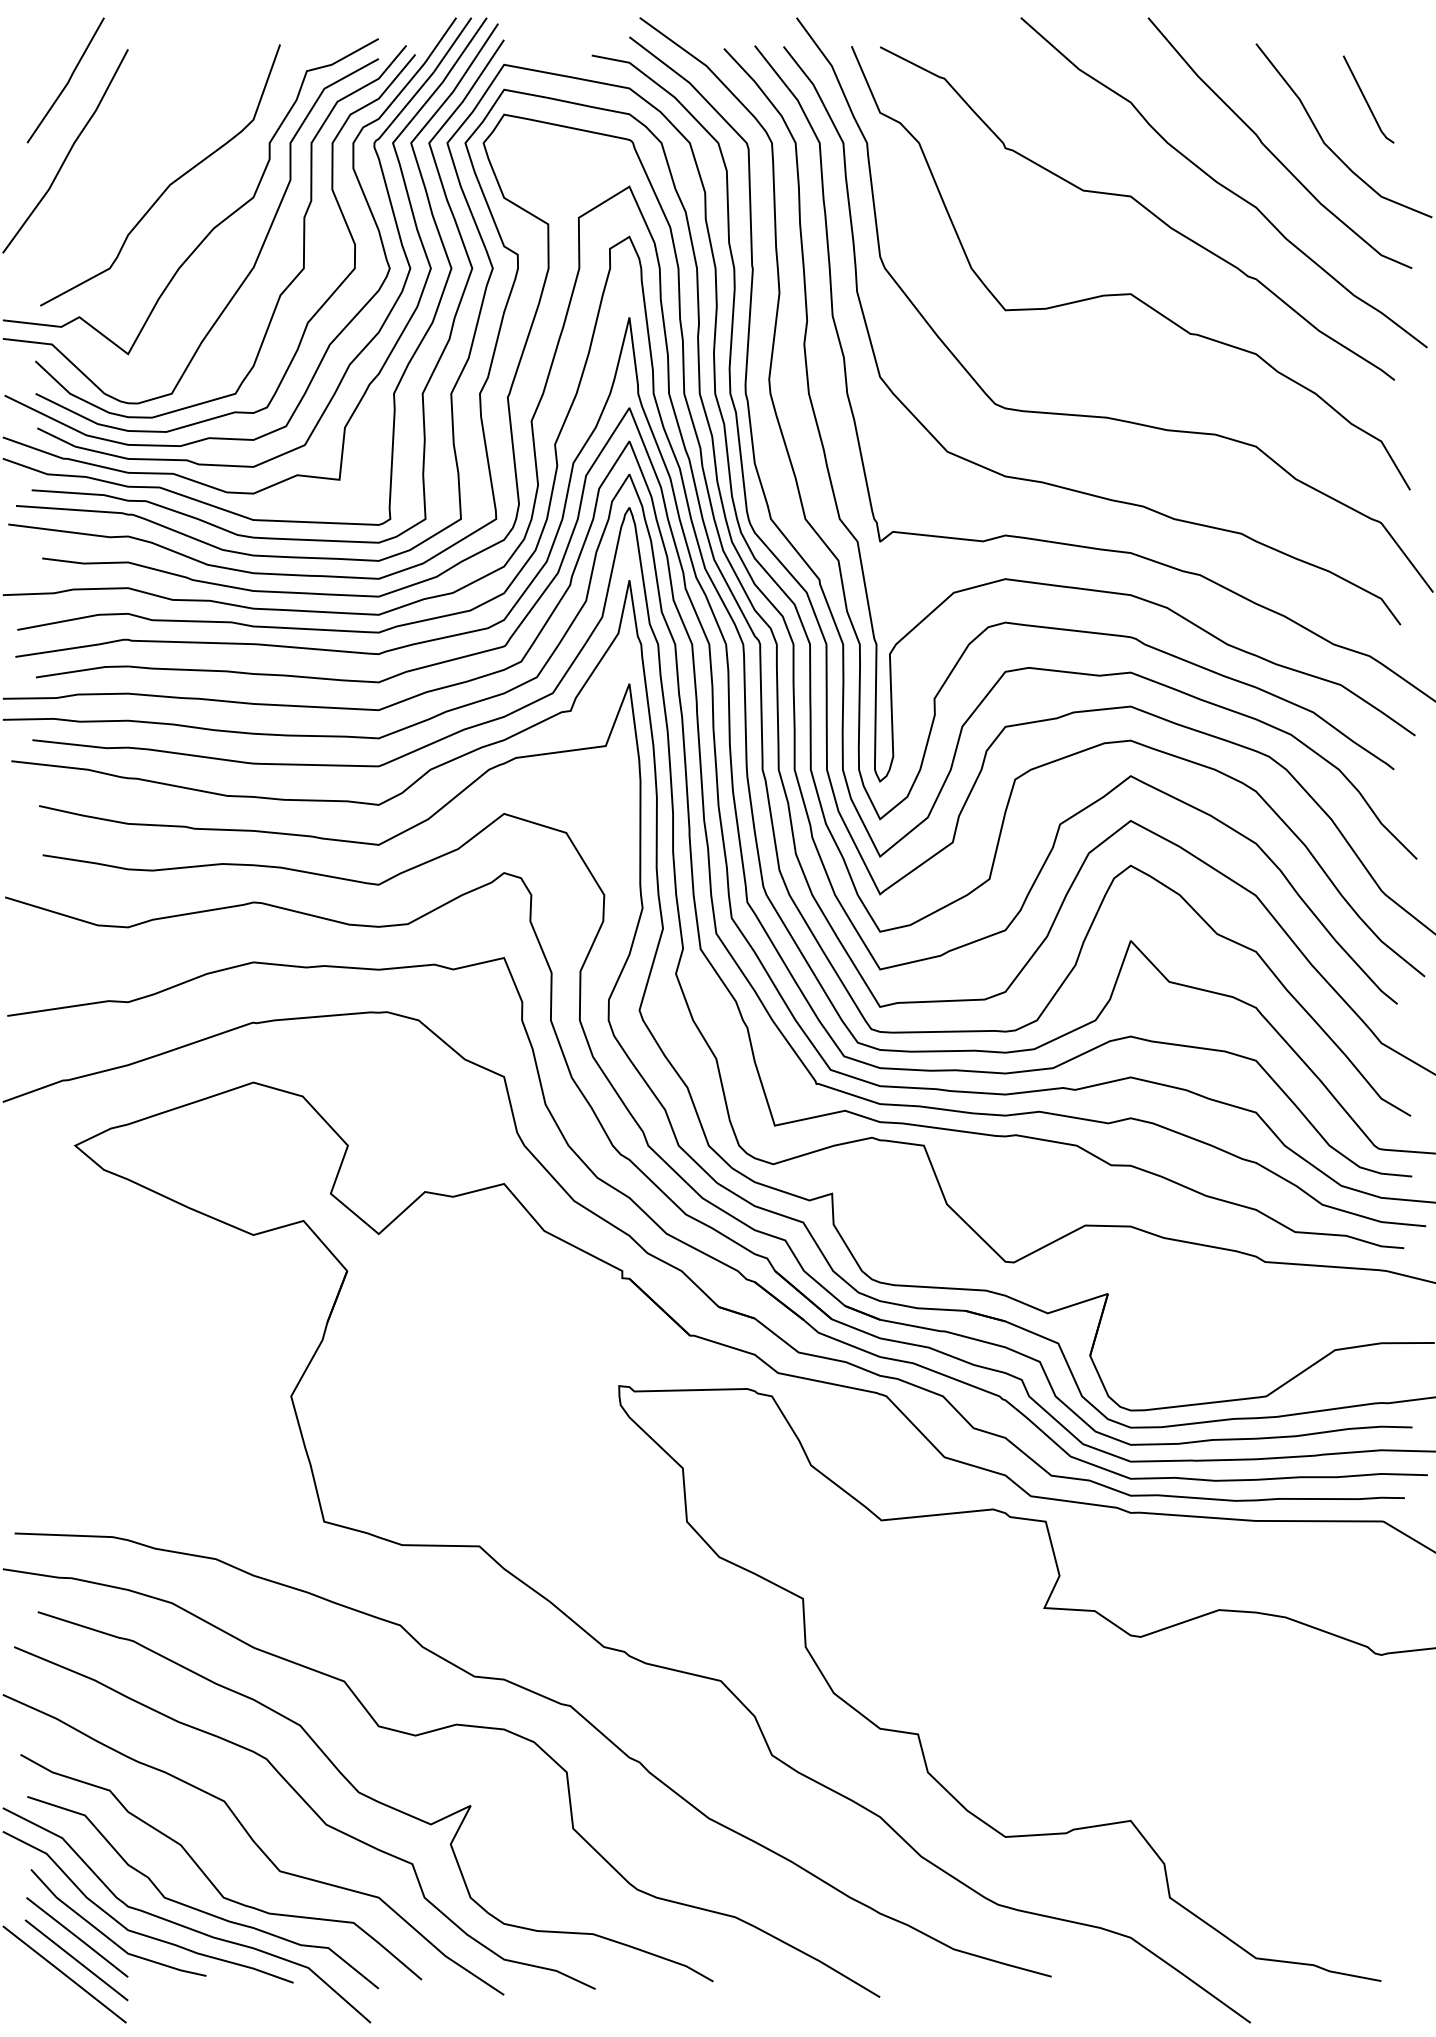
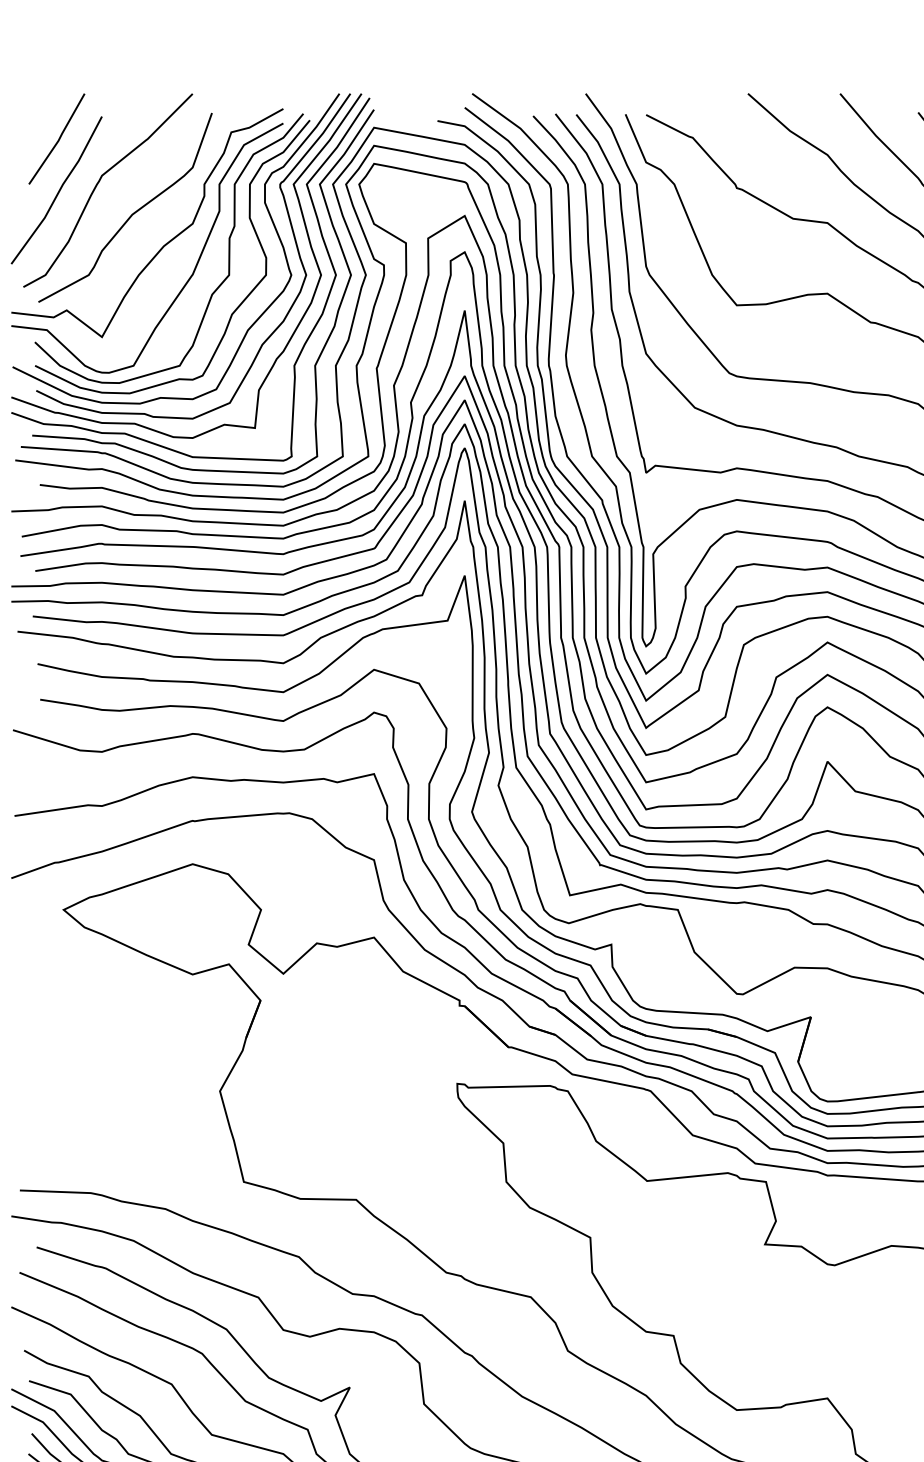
curve: (122, 143) -> (97, 184), added

